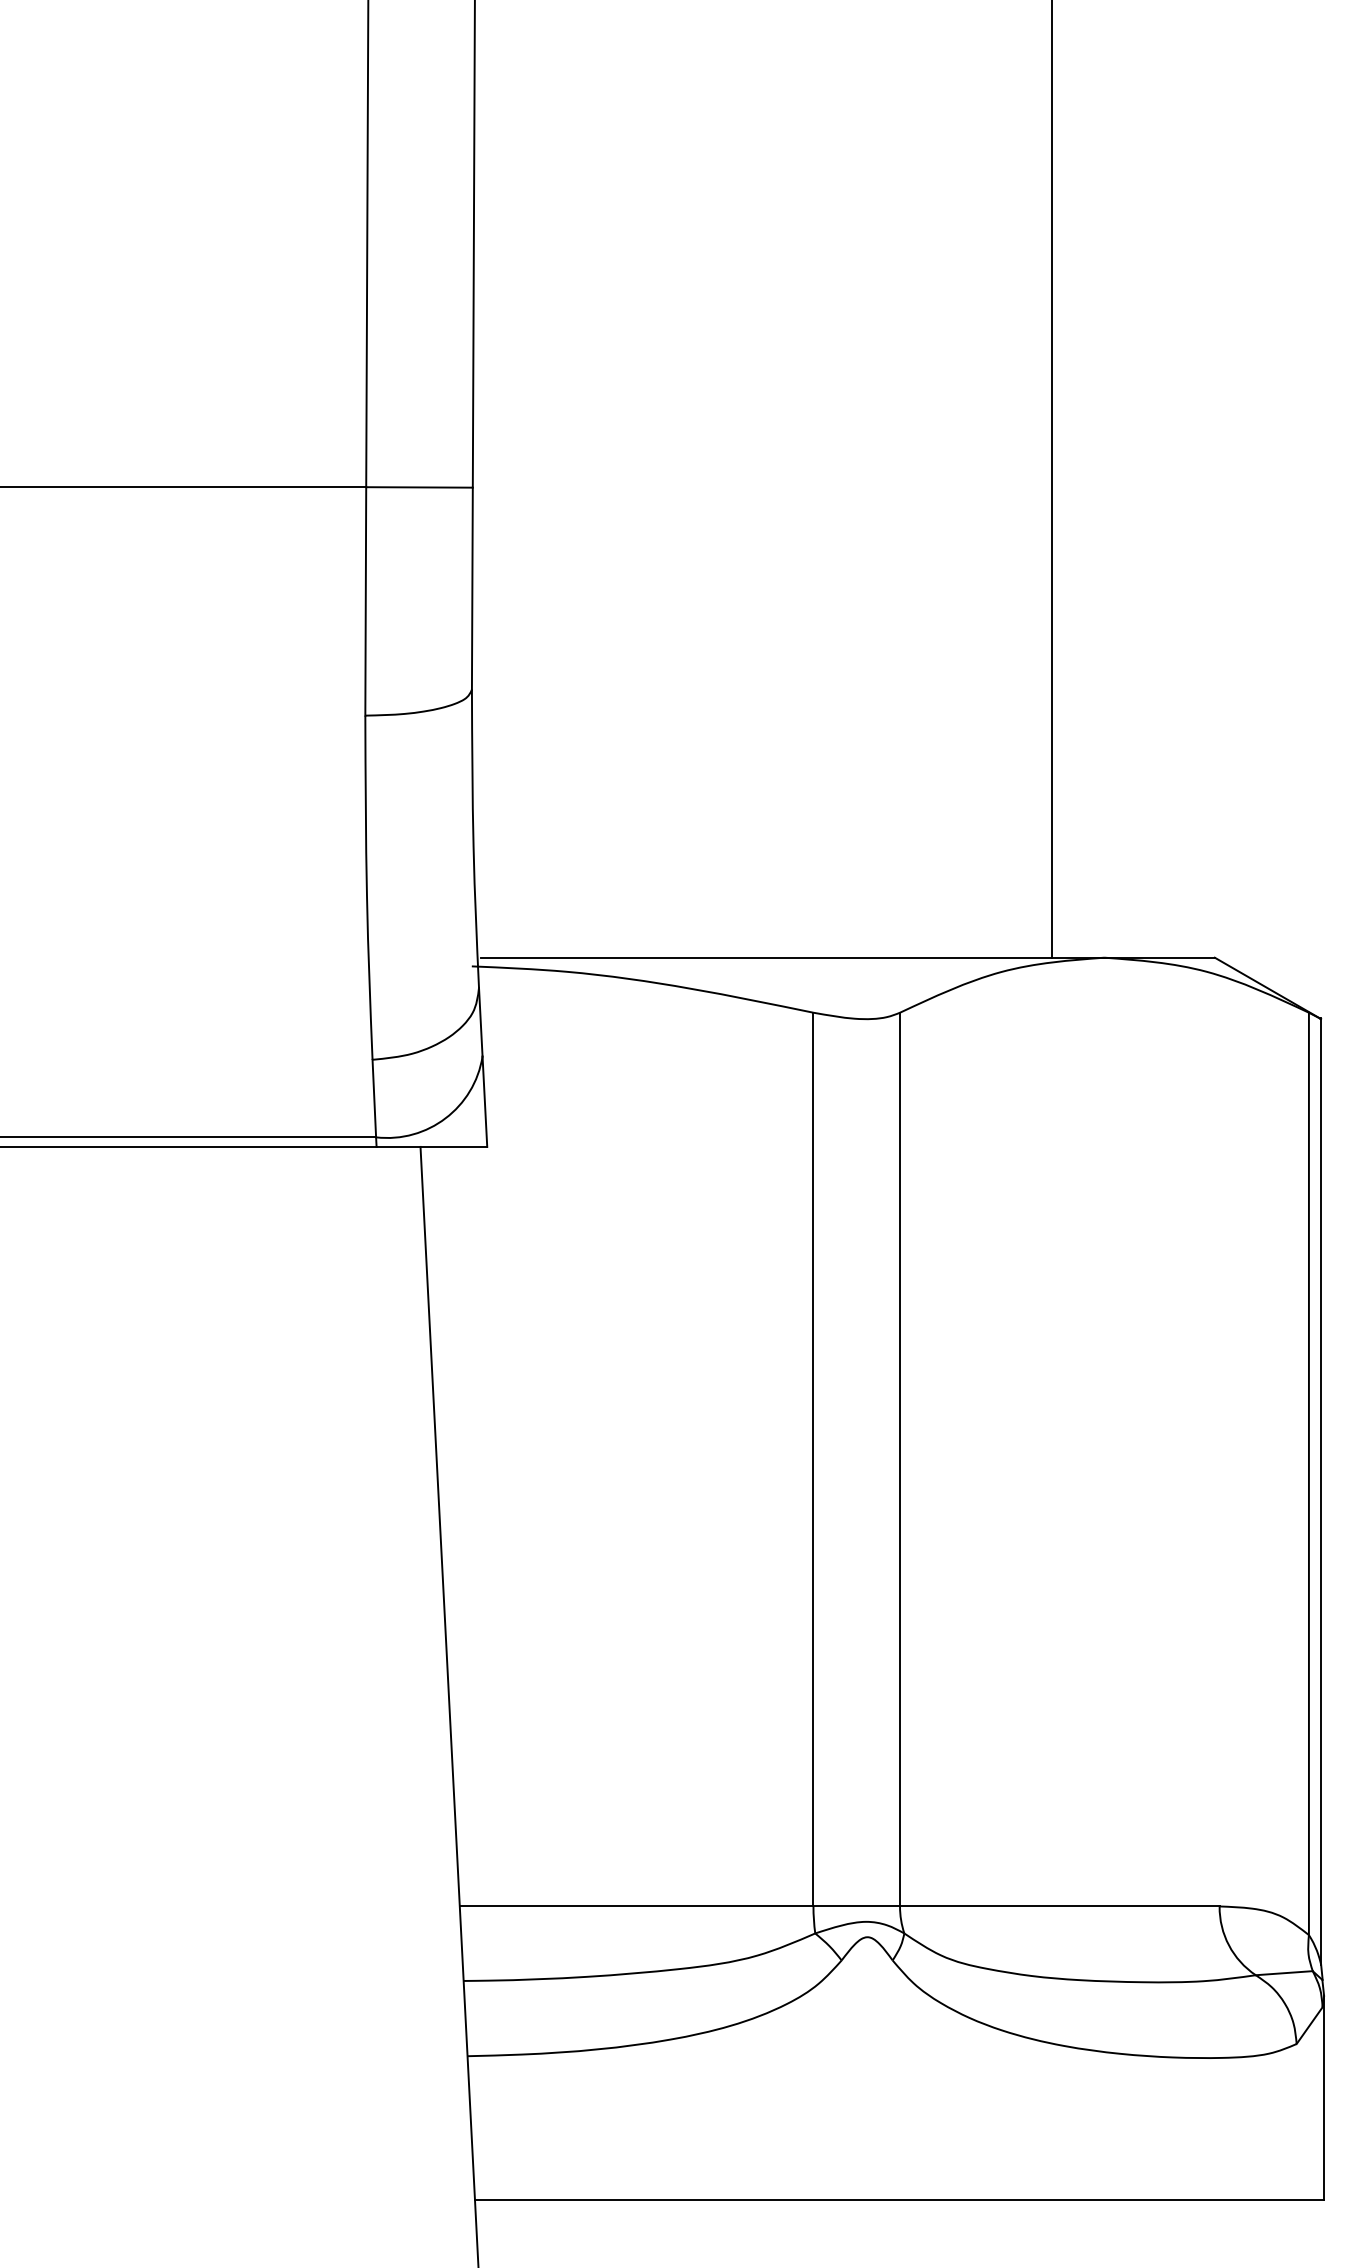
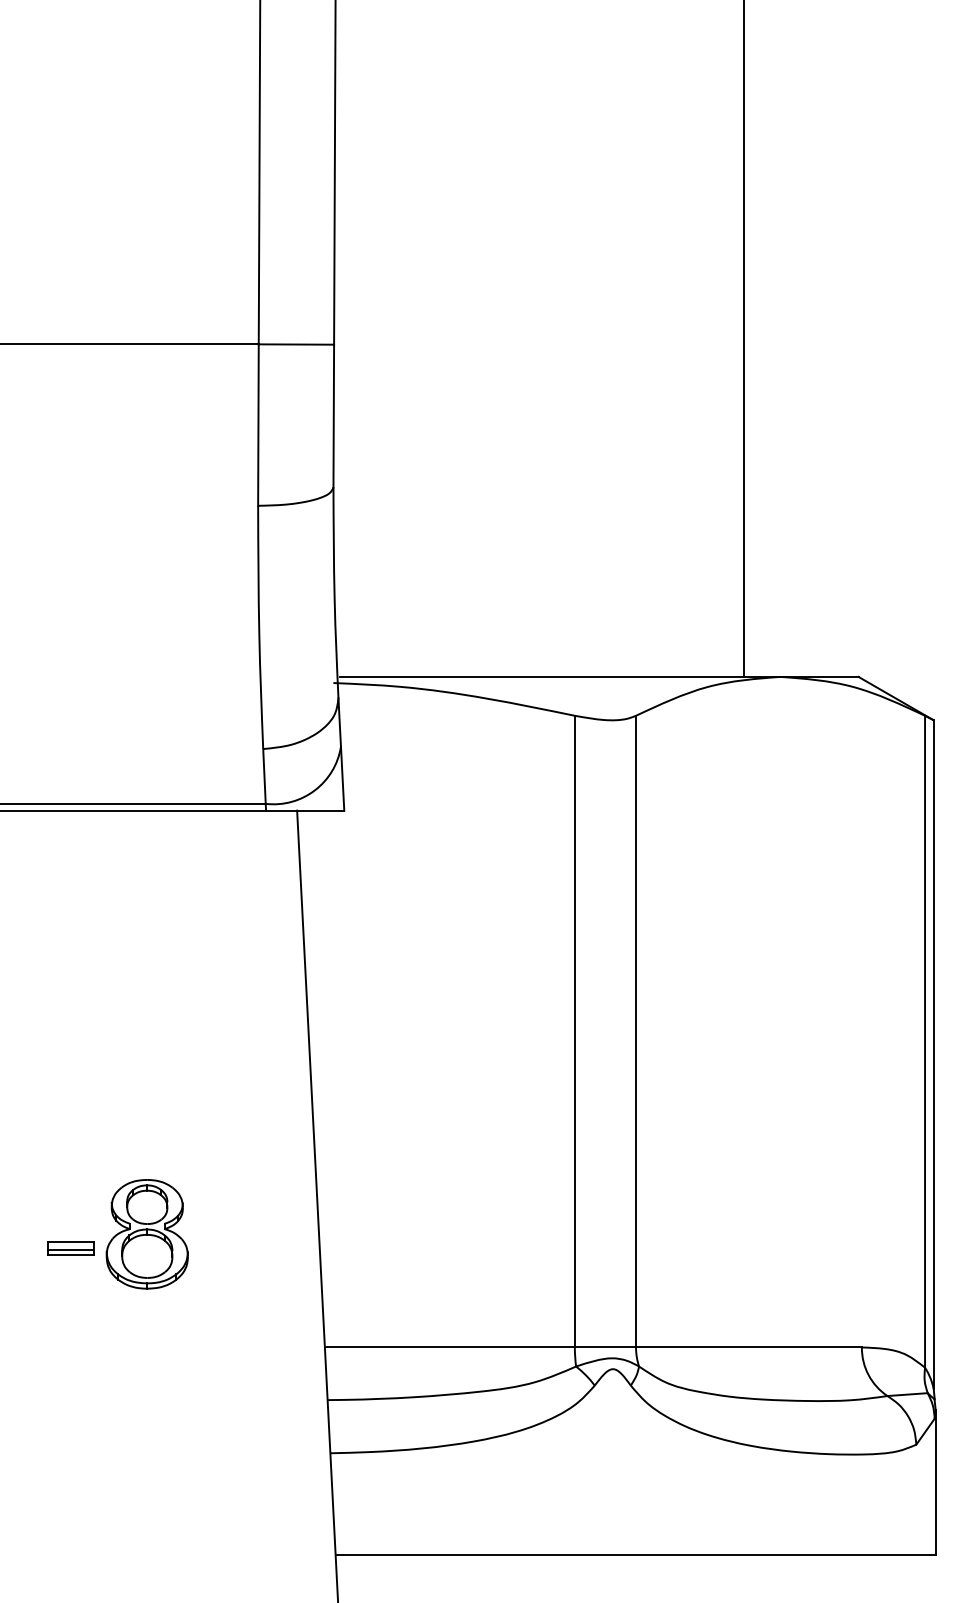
part: (207, 1746) -> (146, 1234), added
part: (99, 1766) -> (70, 1248), added

